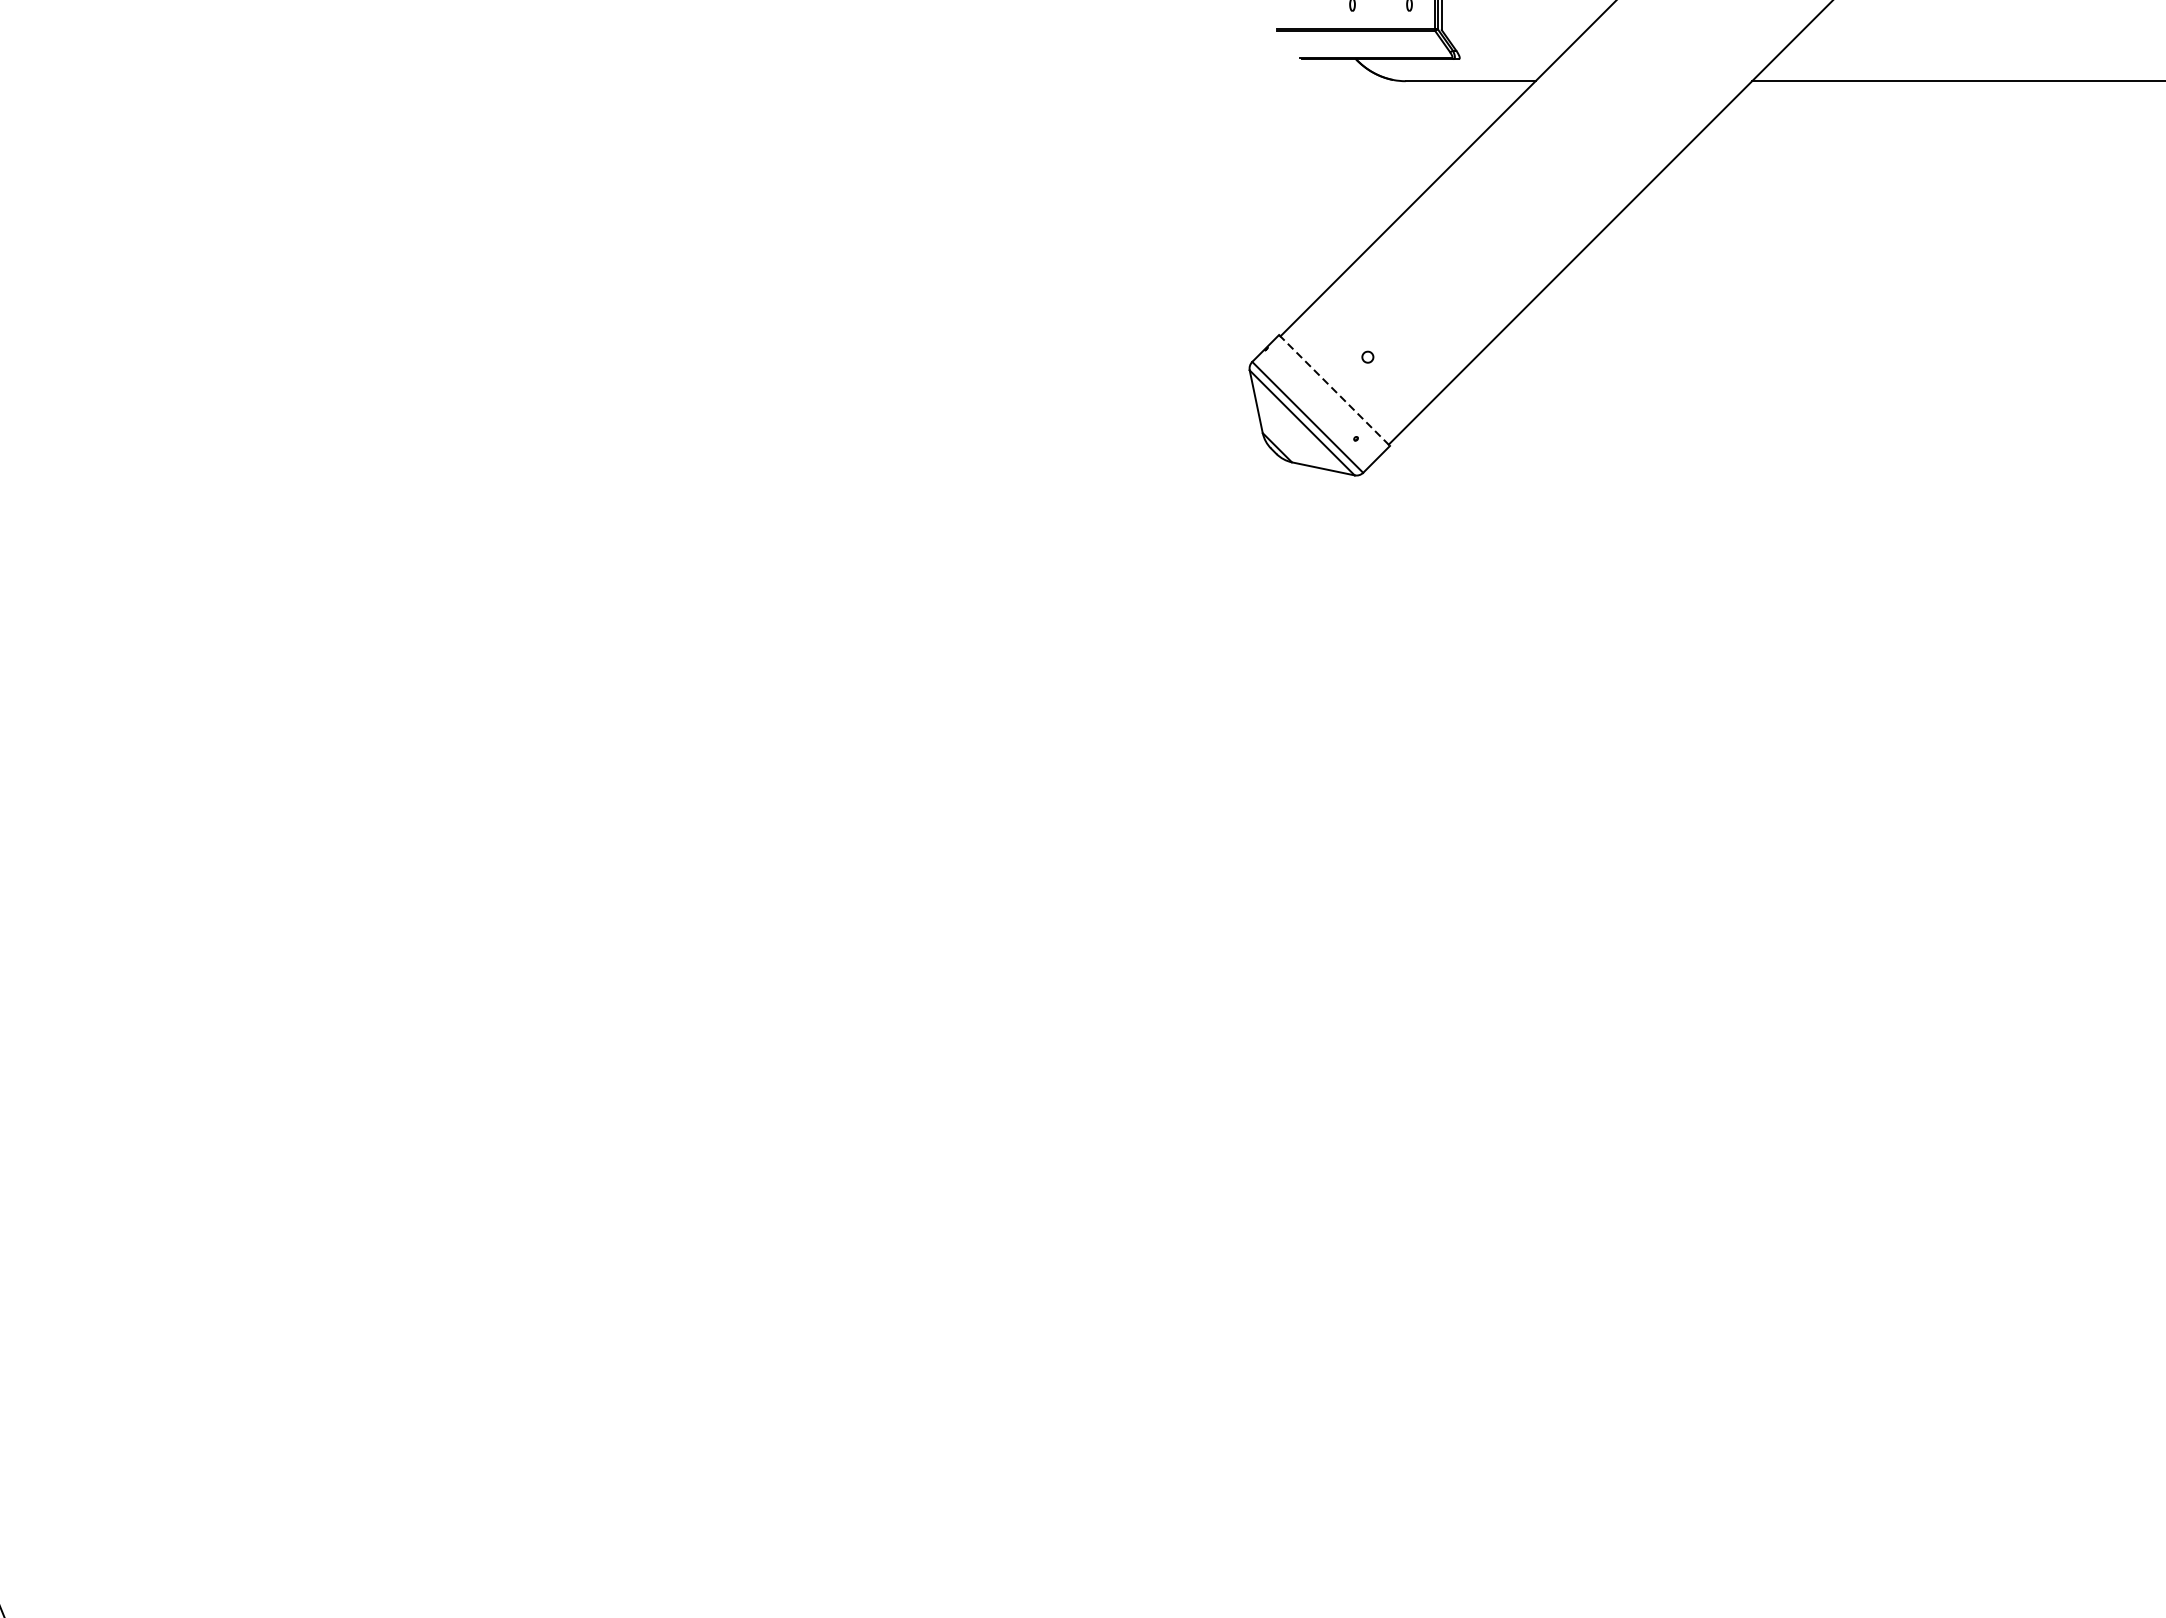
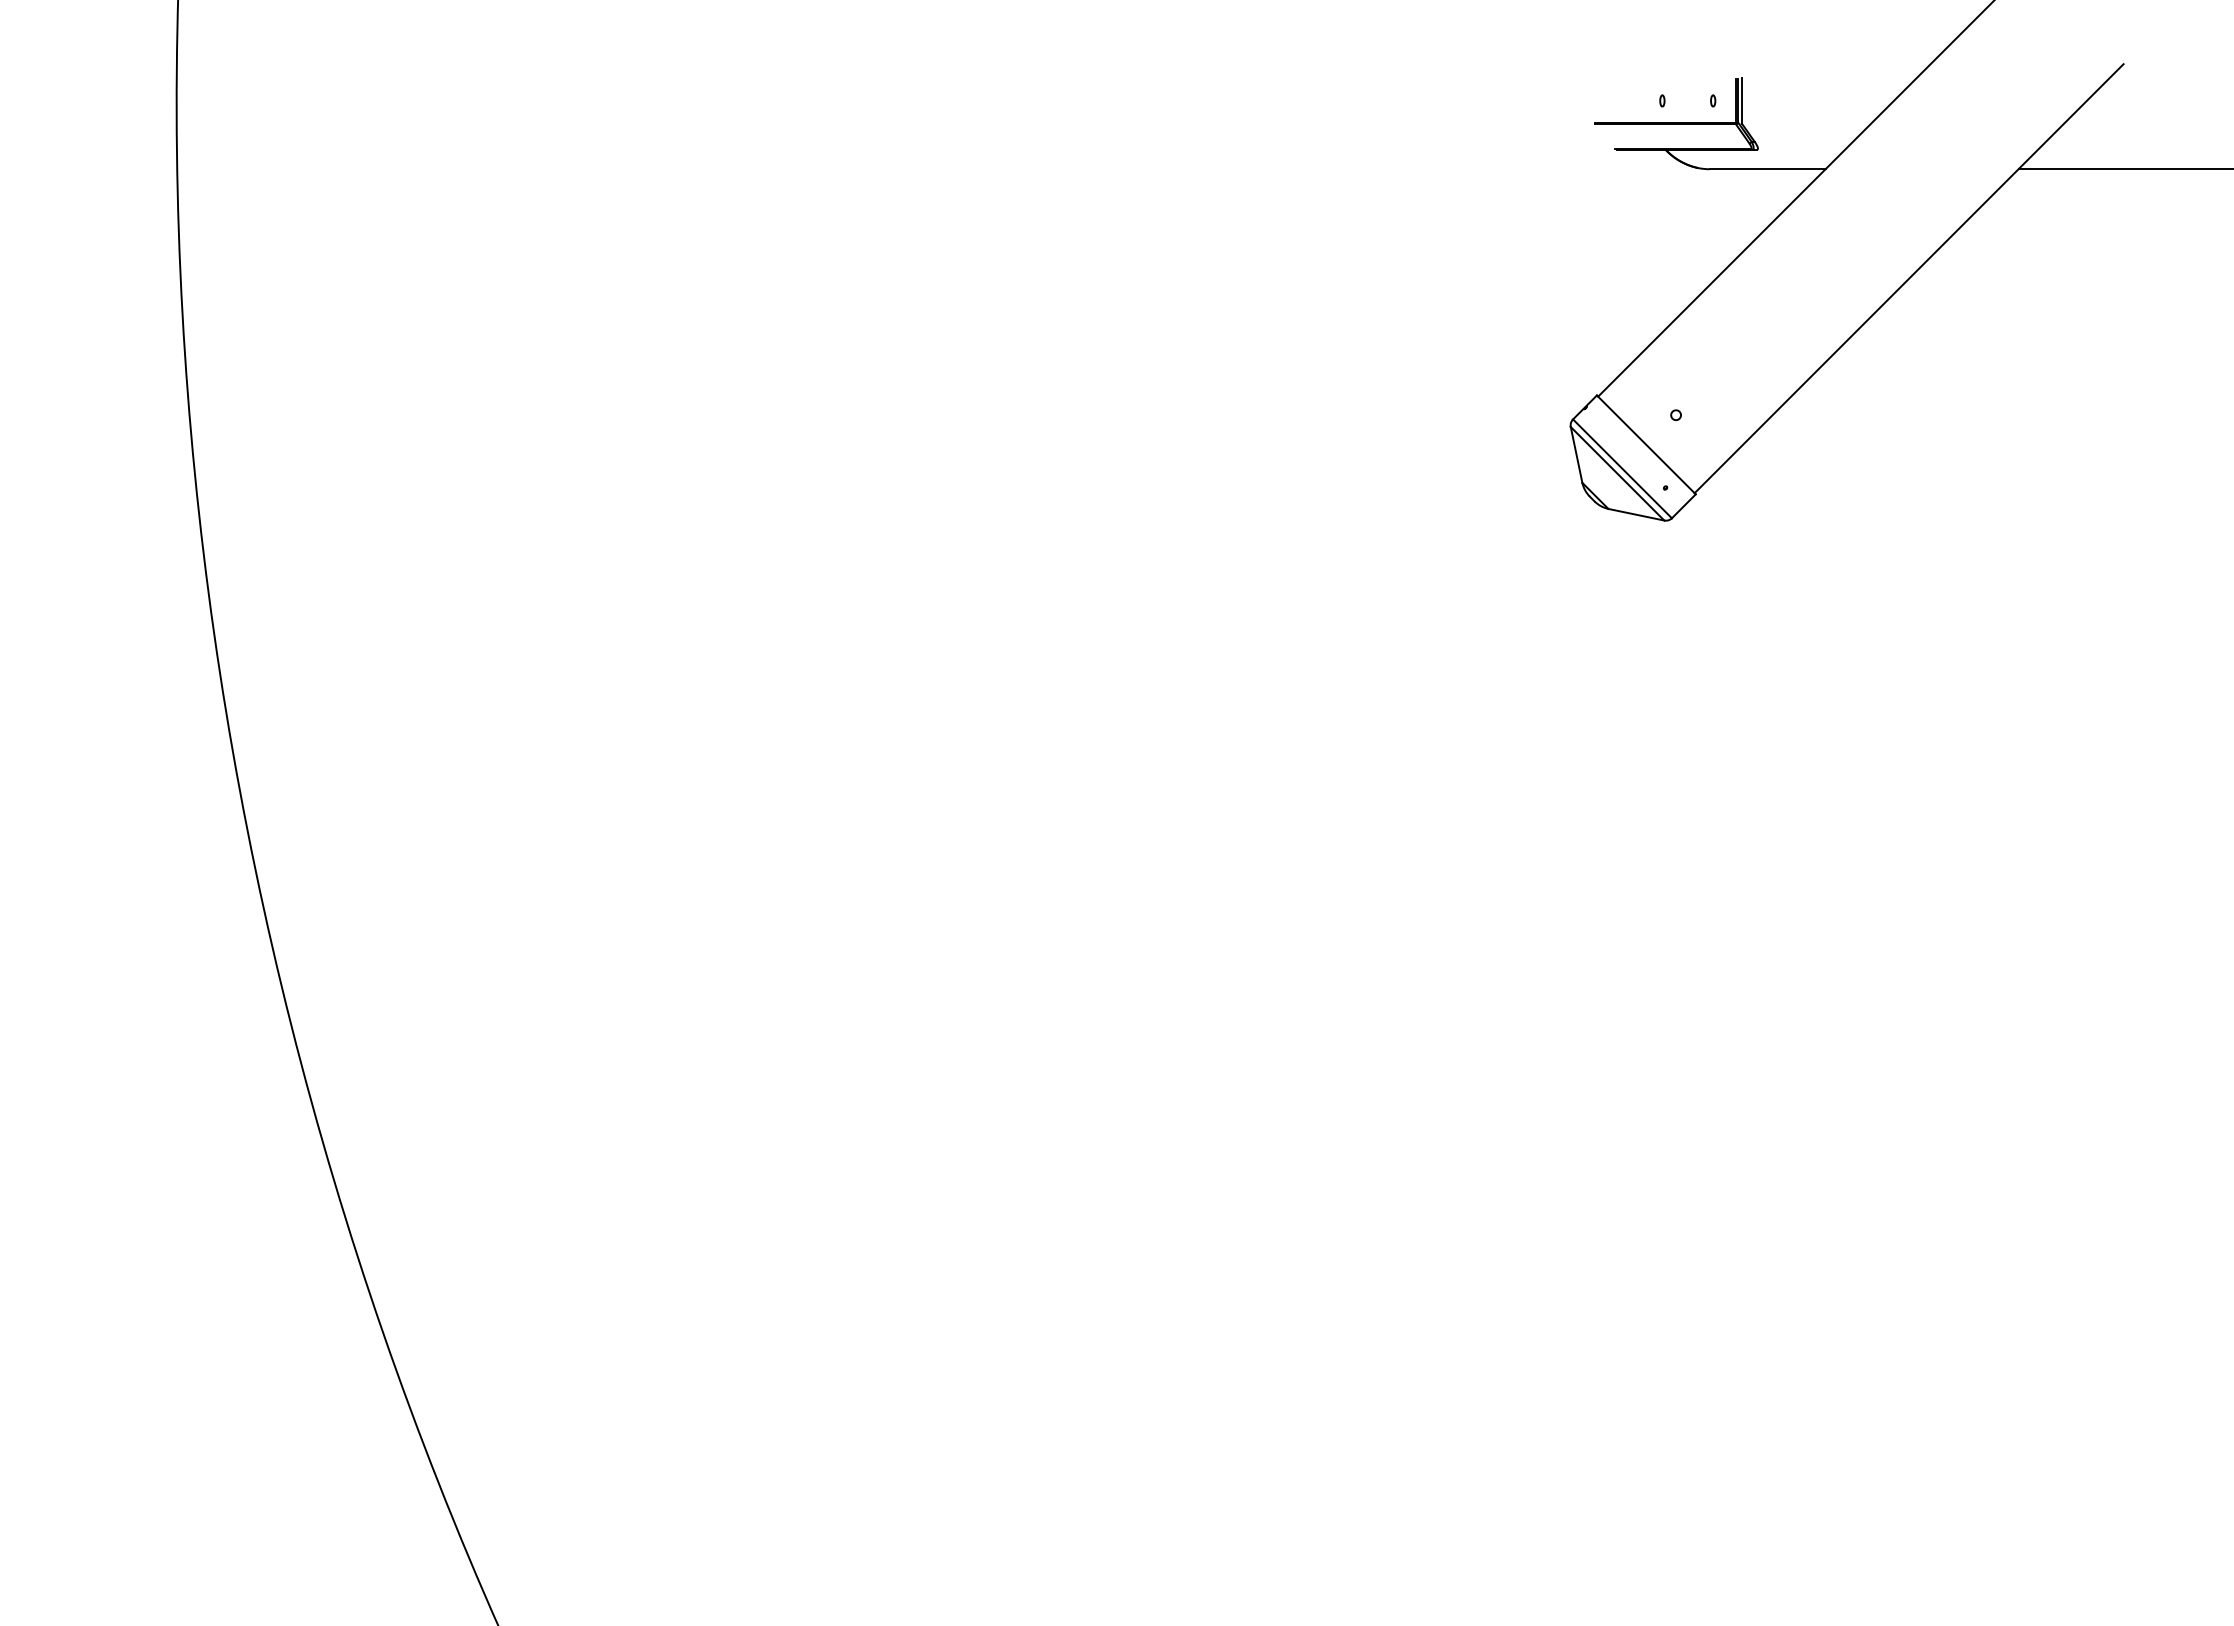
line: (1334, 390) -> (1646, 444), dashed -> solid

